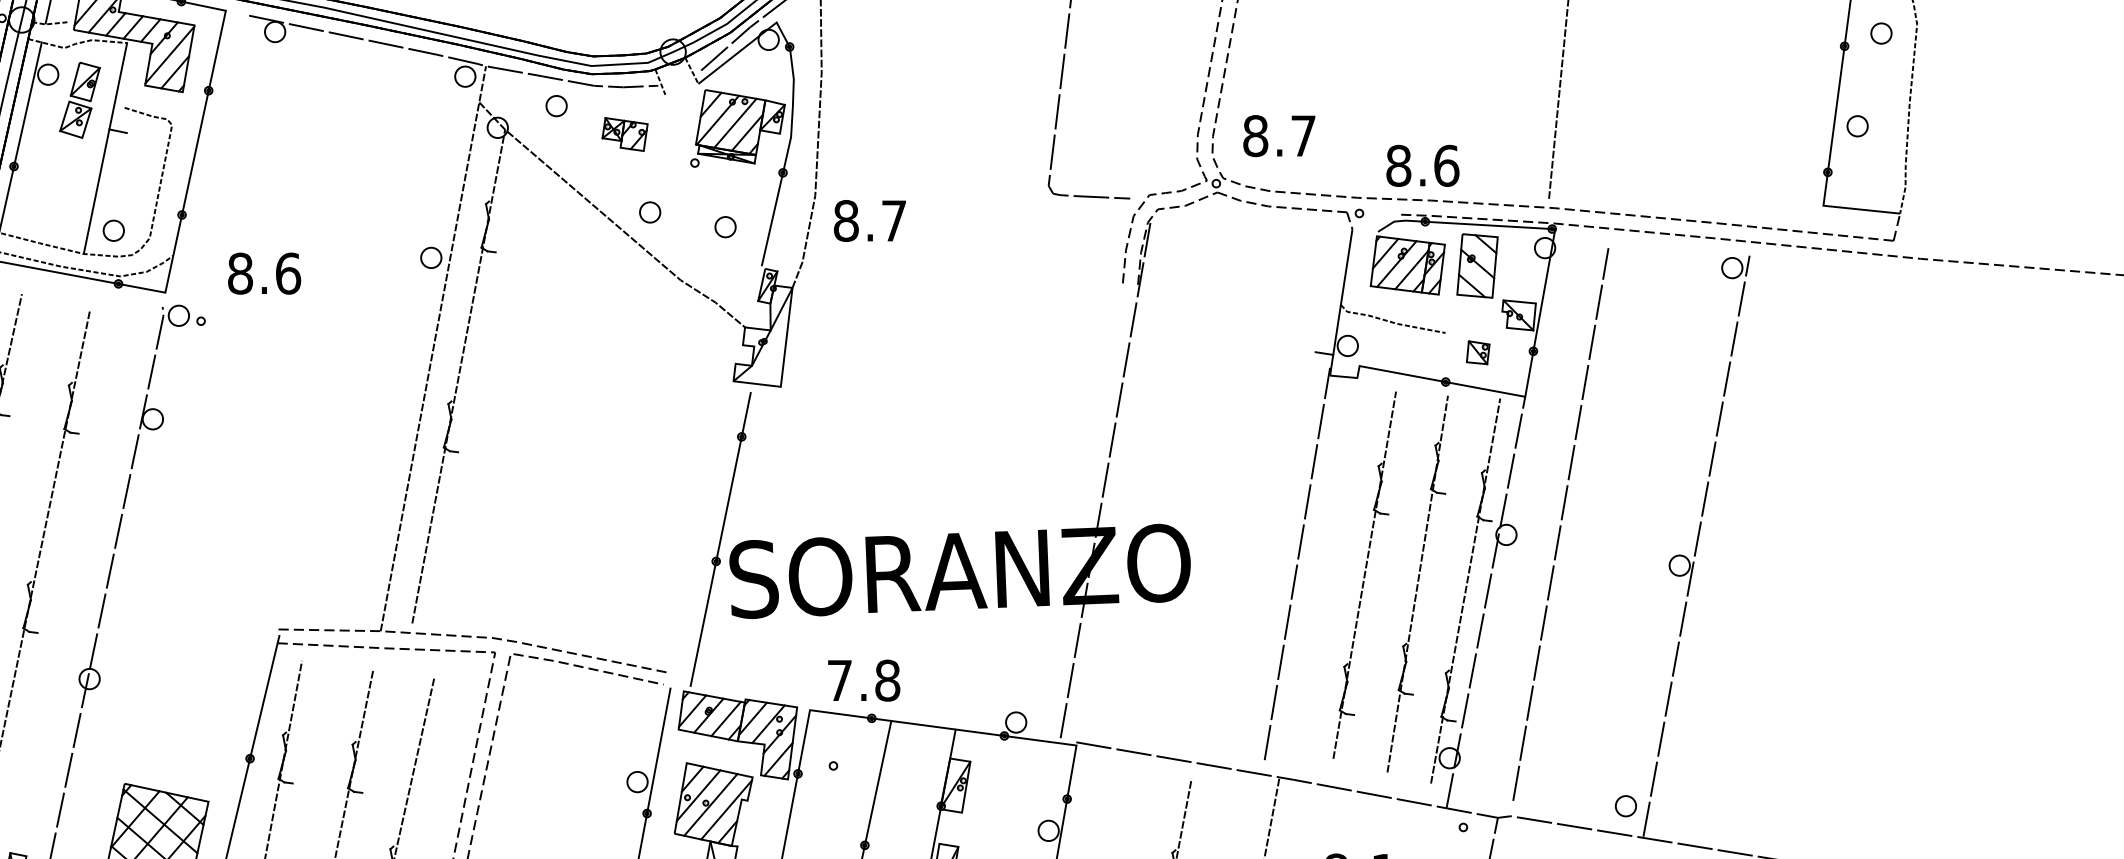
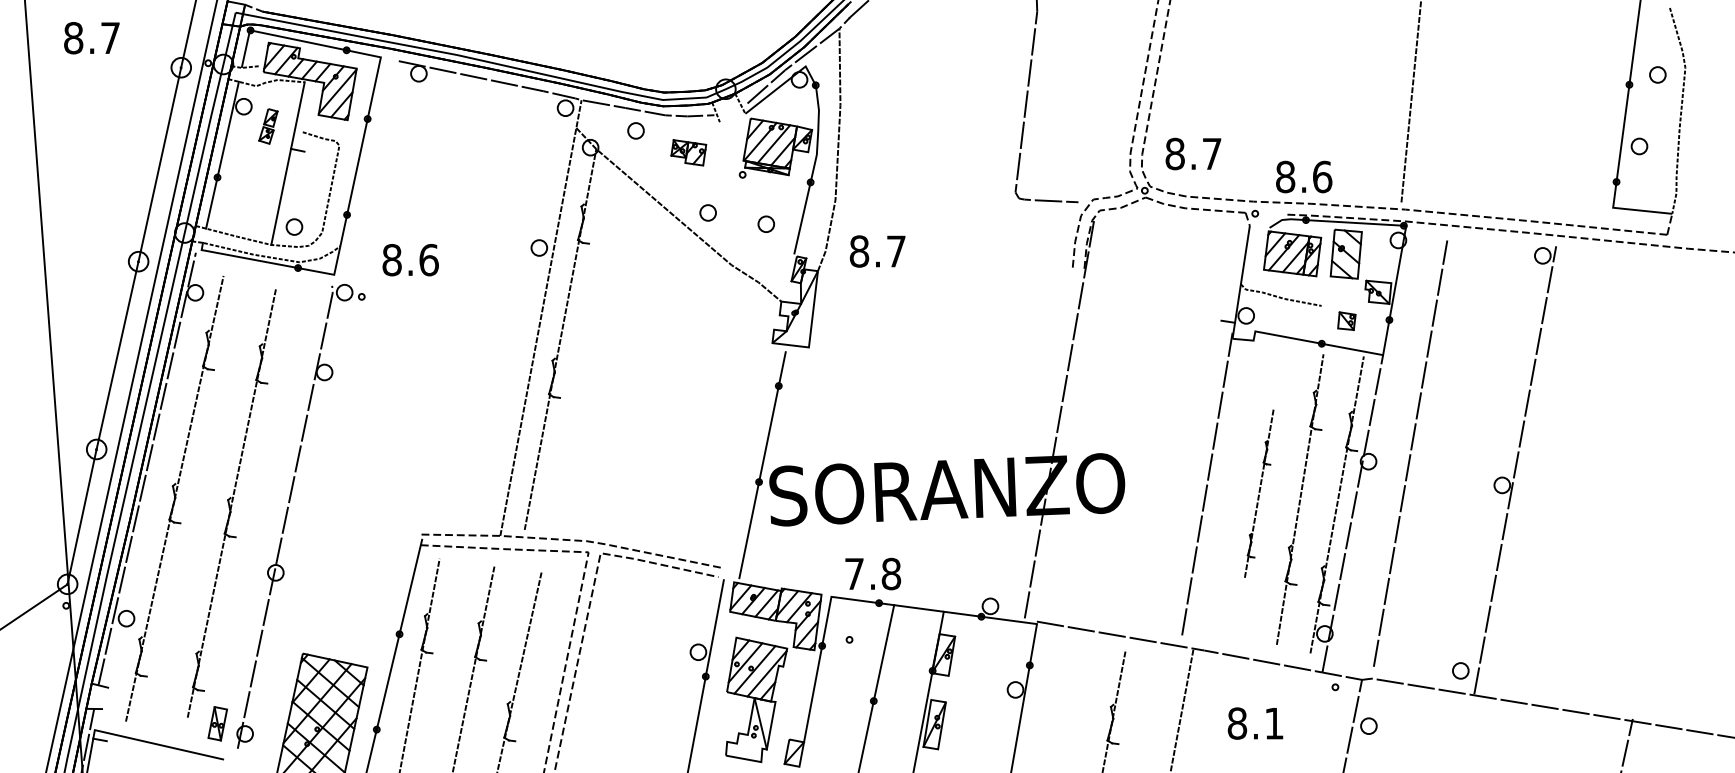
part: (80, 100) -> (268, 126), size x0.6
text: (869, 220) -> (877, 251), moved
part: (1364, 574) -> (1259, 492), size x0.6

